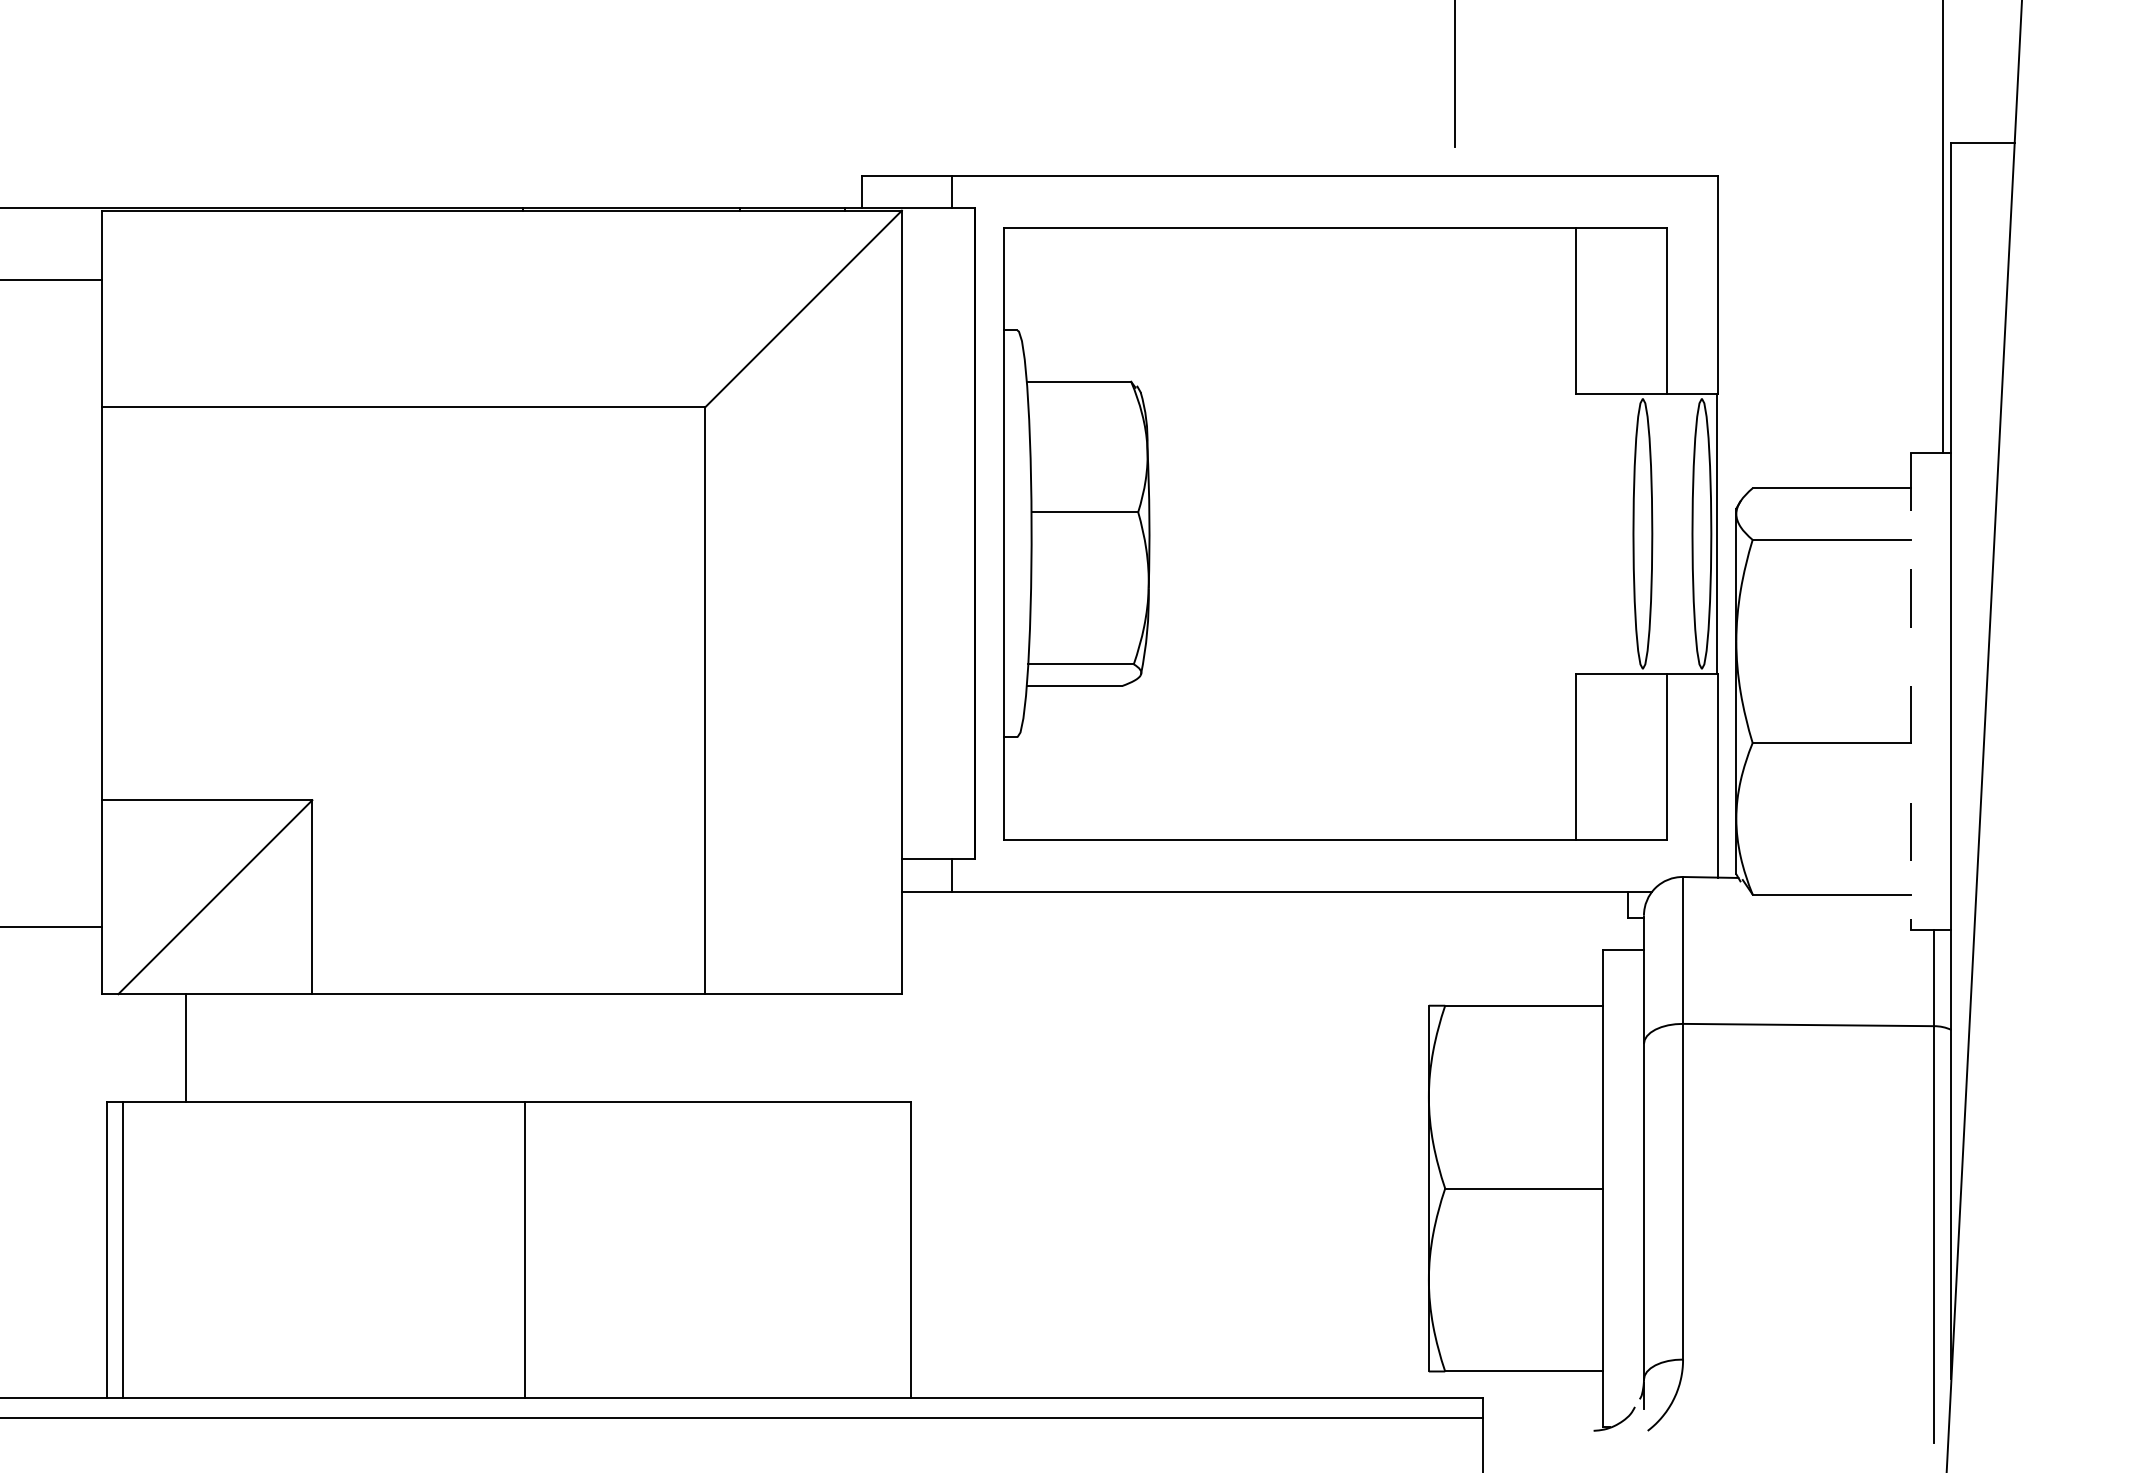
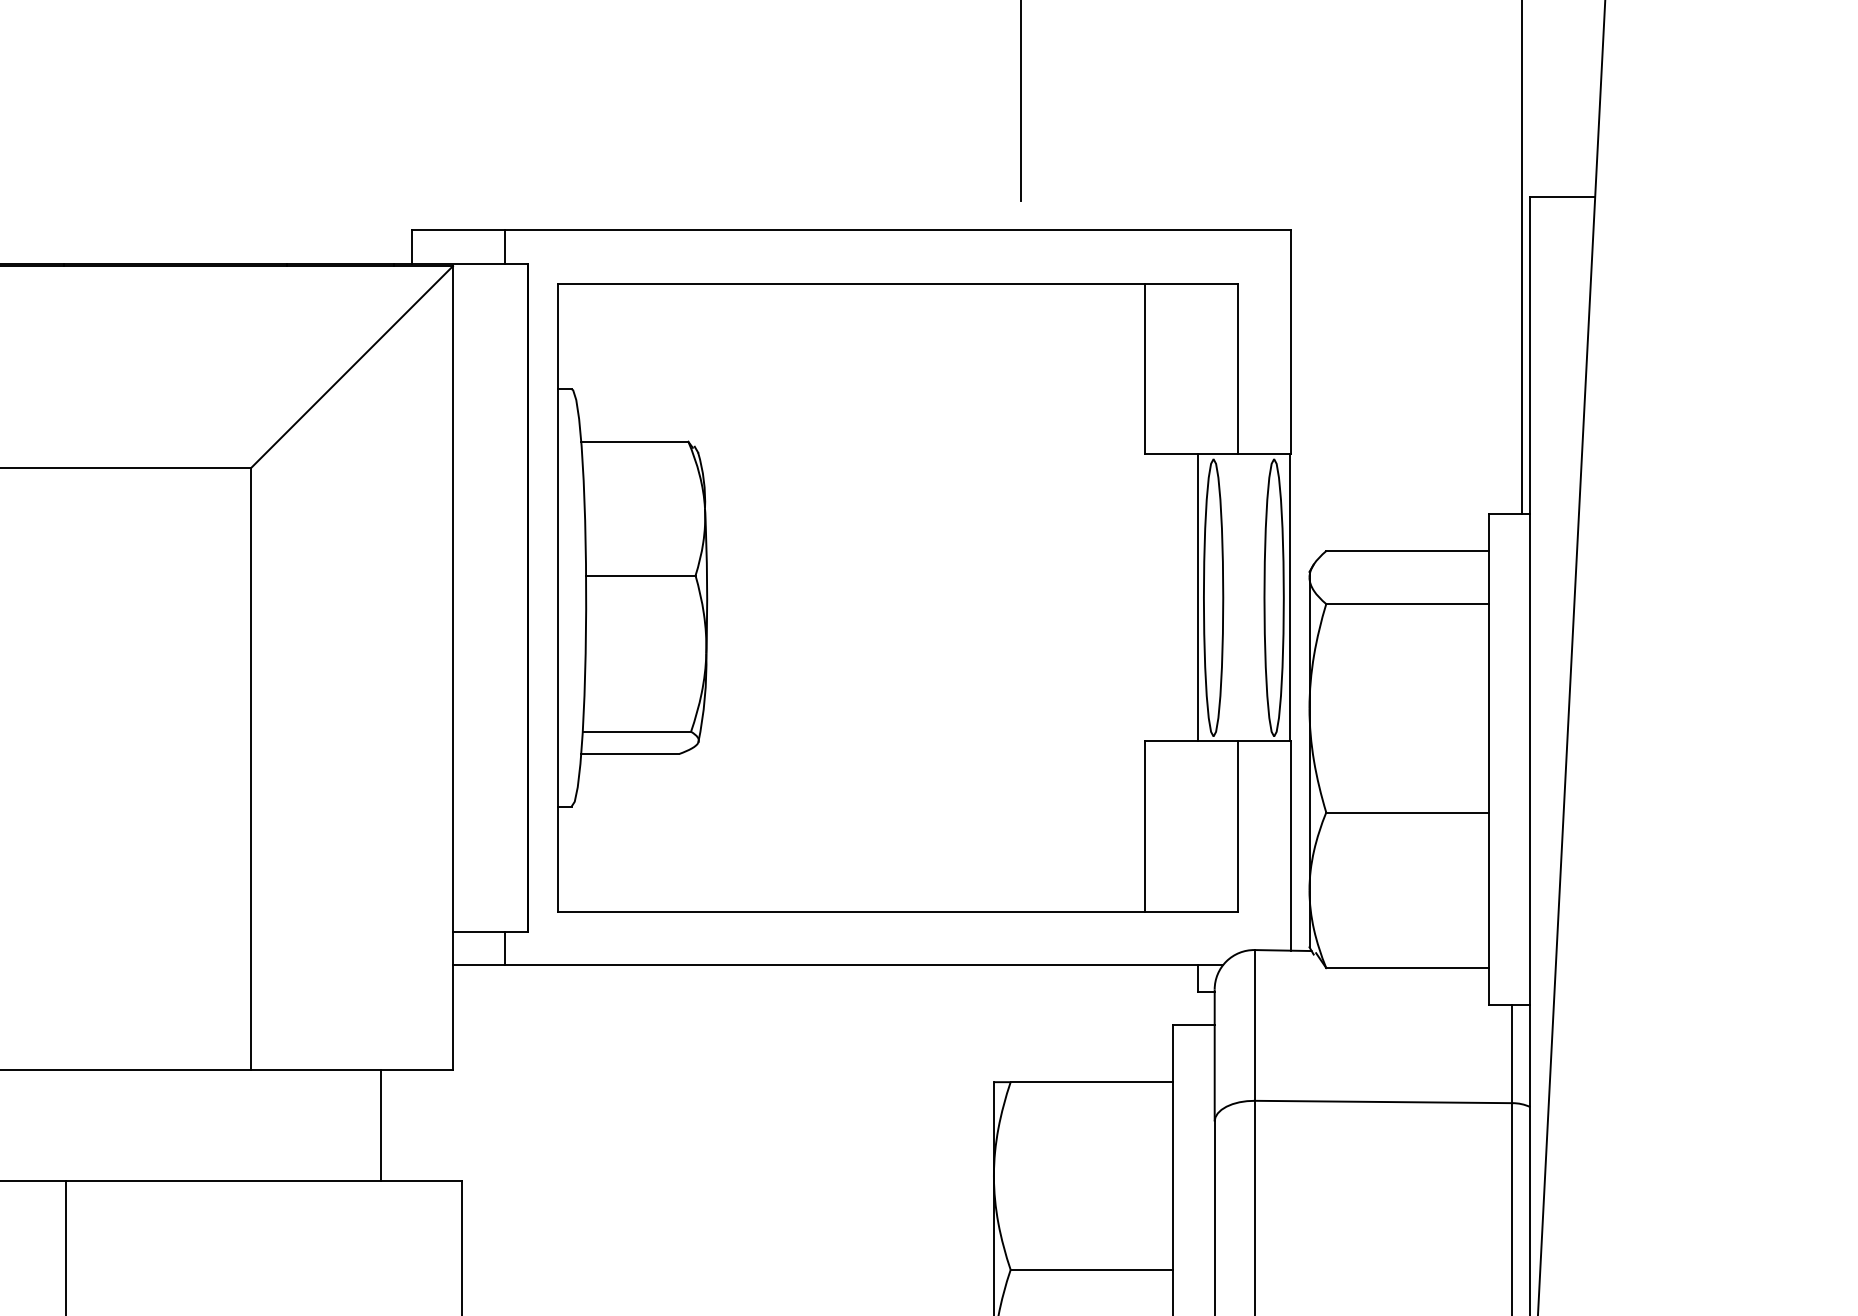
line: (1627, 533) -> (1197, 597), added
line: (1910, 691) -> (1488, 759), dashed -> solid
line: (831, 1047) -> (380, 1125), added

